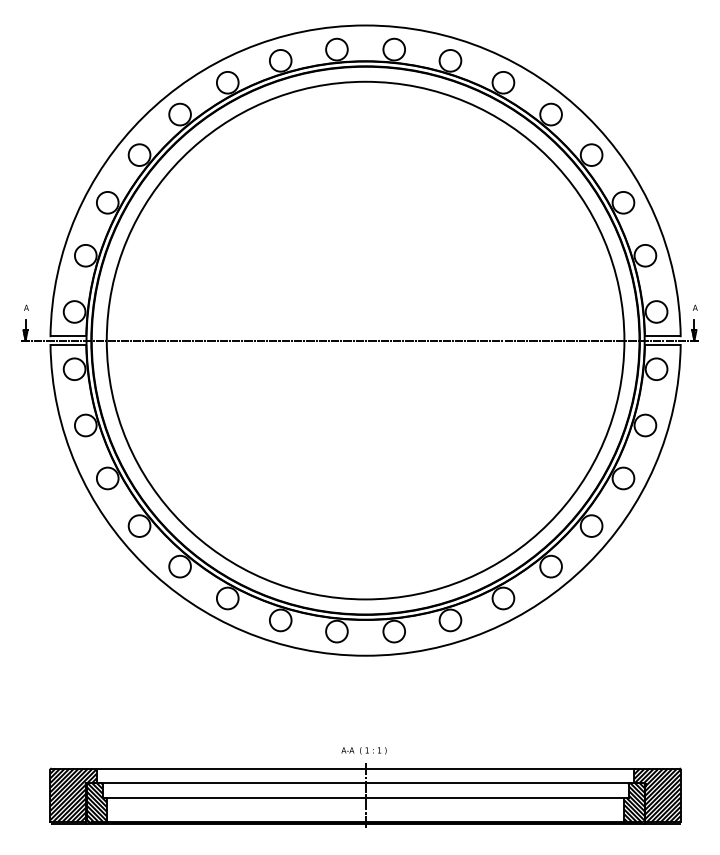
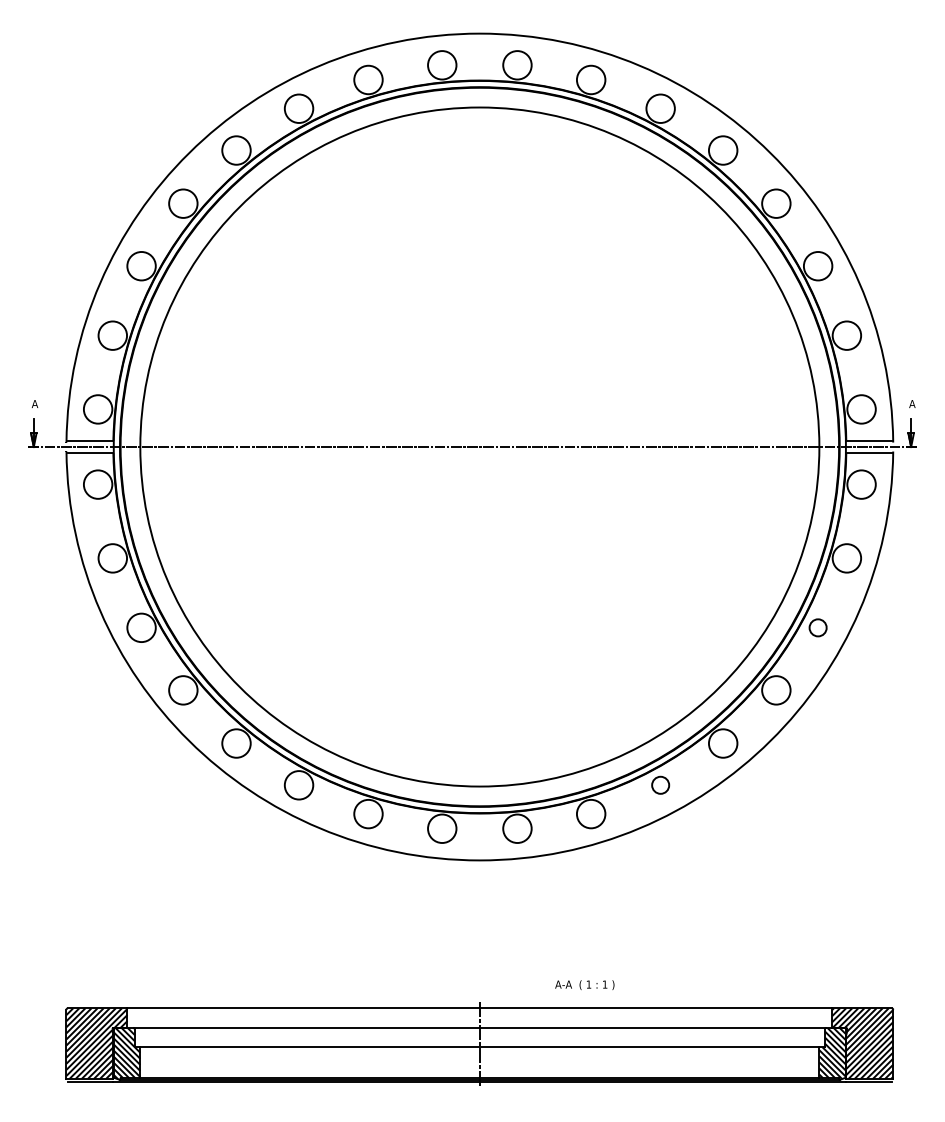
circle: (622, 478) -> (817, 627), size x0.6
circle: (503, 598) -> (660, 785), size x0.6
text: (363, 750) -> (584, 984), moved

